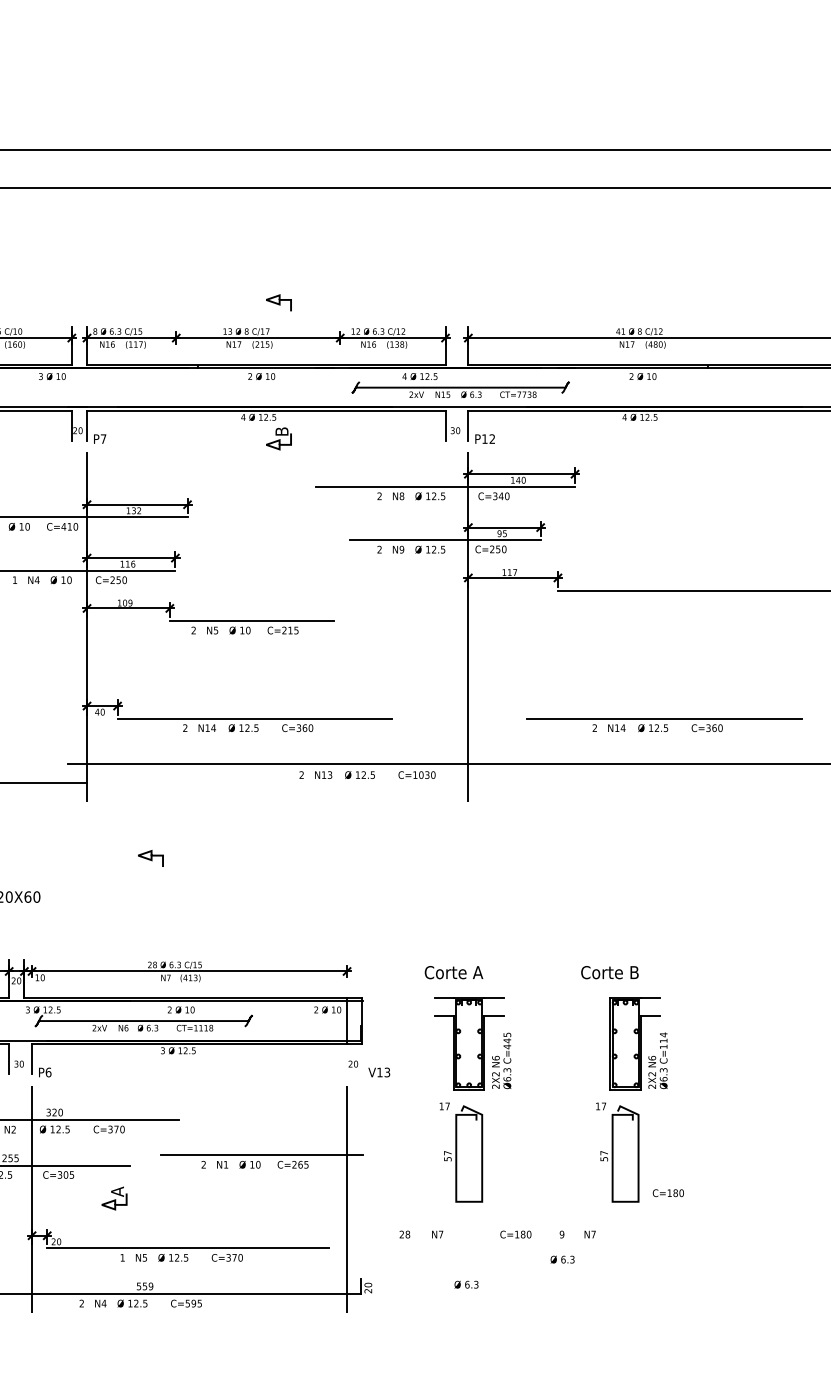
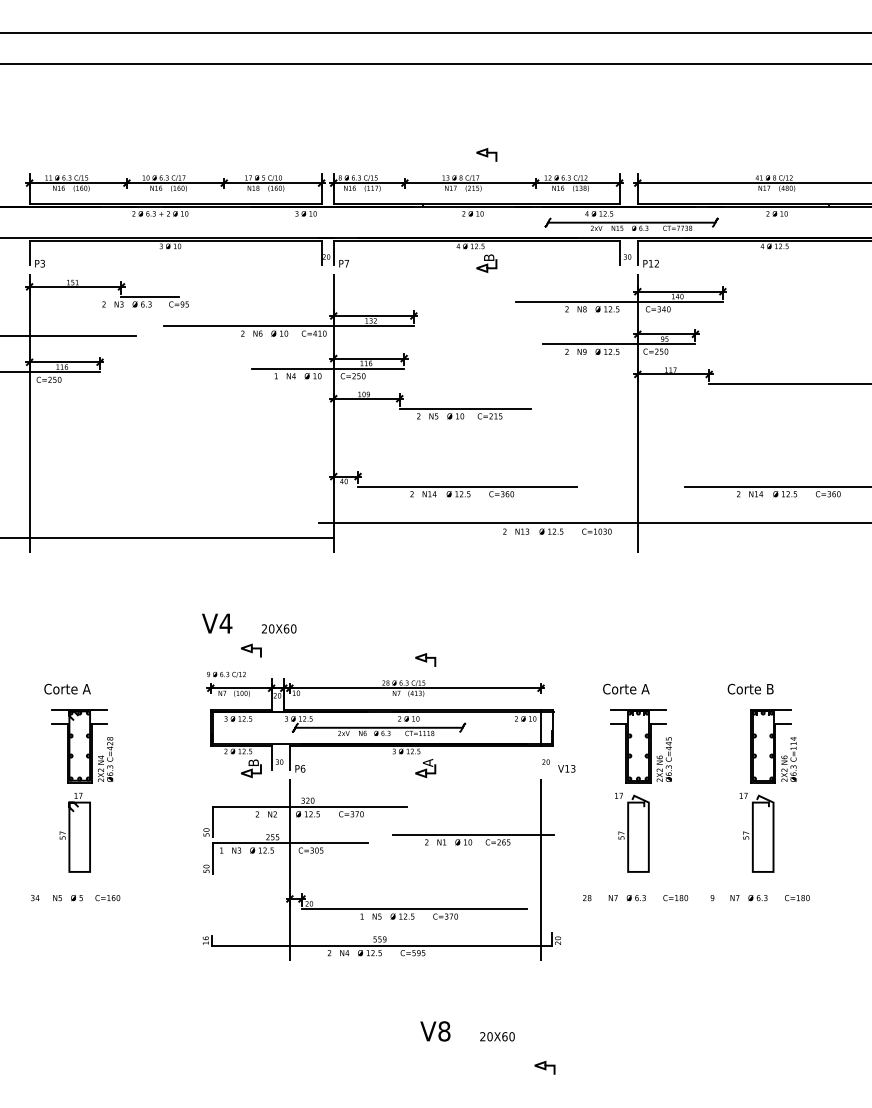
curve: (150, 857) -> (425, 659), moved
text: (668, 1193) -> (797, 898), moved
part: (114, 1198) -> (425, 768), moved
text: (562, 1260) -> (757, 898), moved
text: (465, 1285) -> (635, 898), moved

